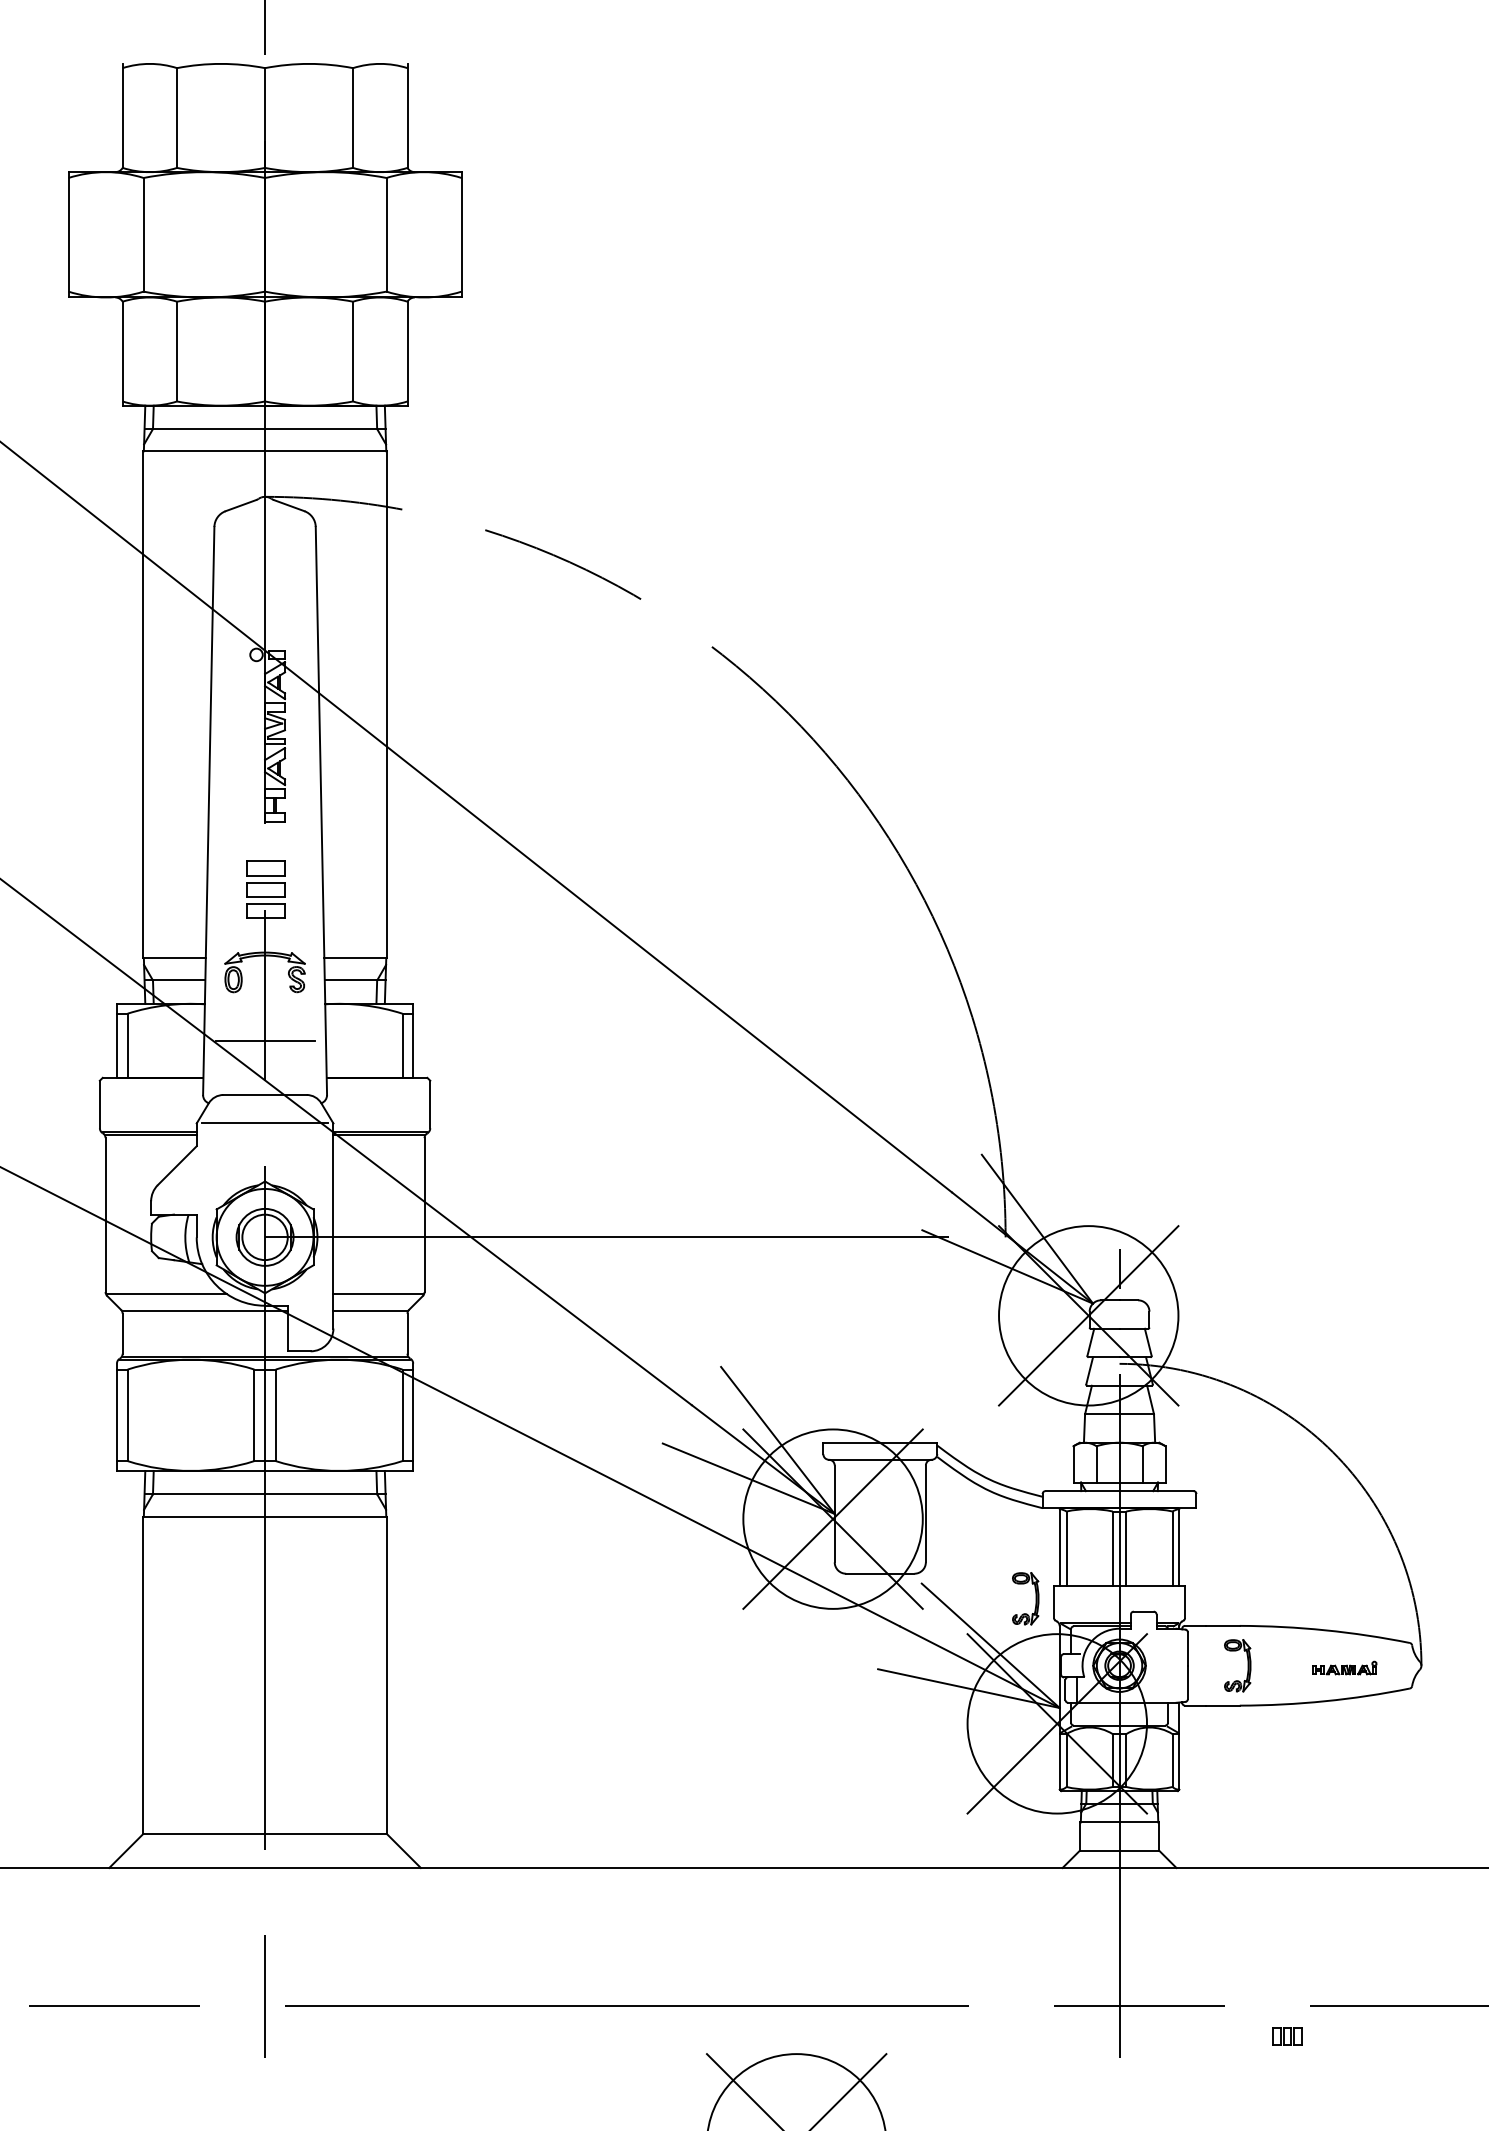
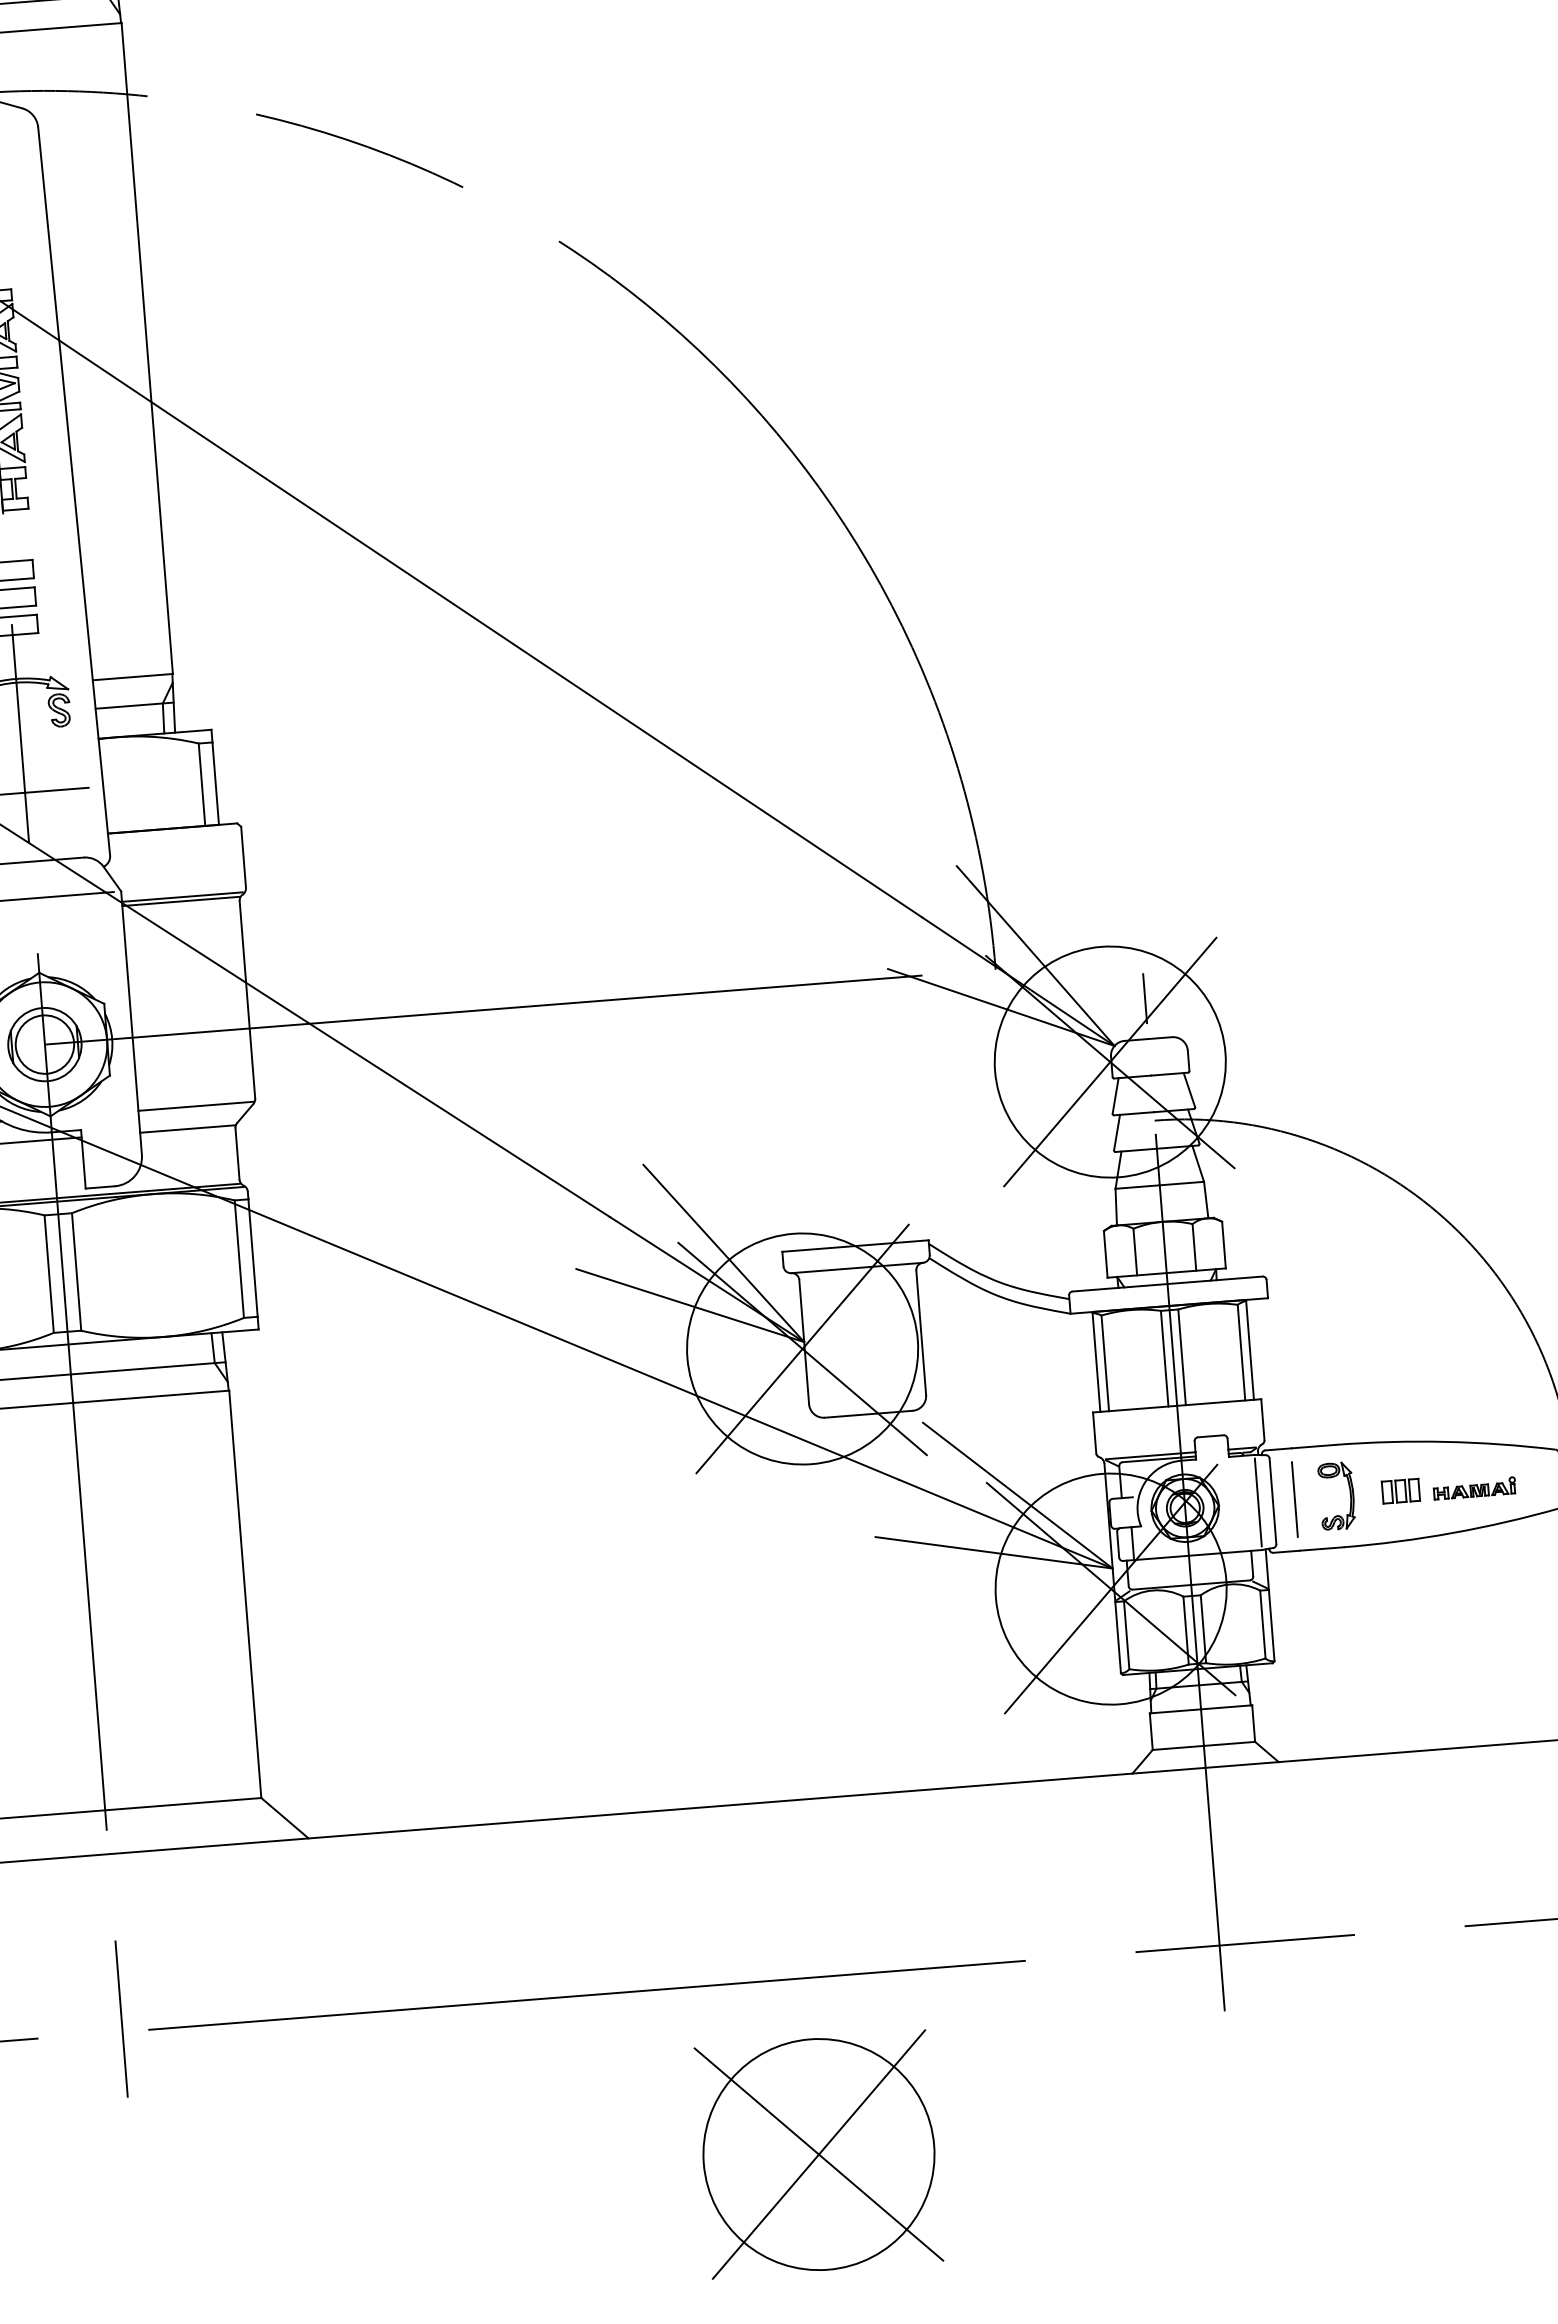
part: (1035, 1598) -> (1070, 1430), removed
line: (1176, 1665) -> (1258, 1502), added
line: (1204, 1665) -> (1294, 1499), added
part: (1287, 2036) -> (1400, 1490), moved

